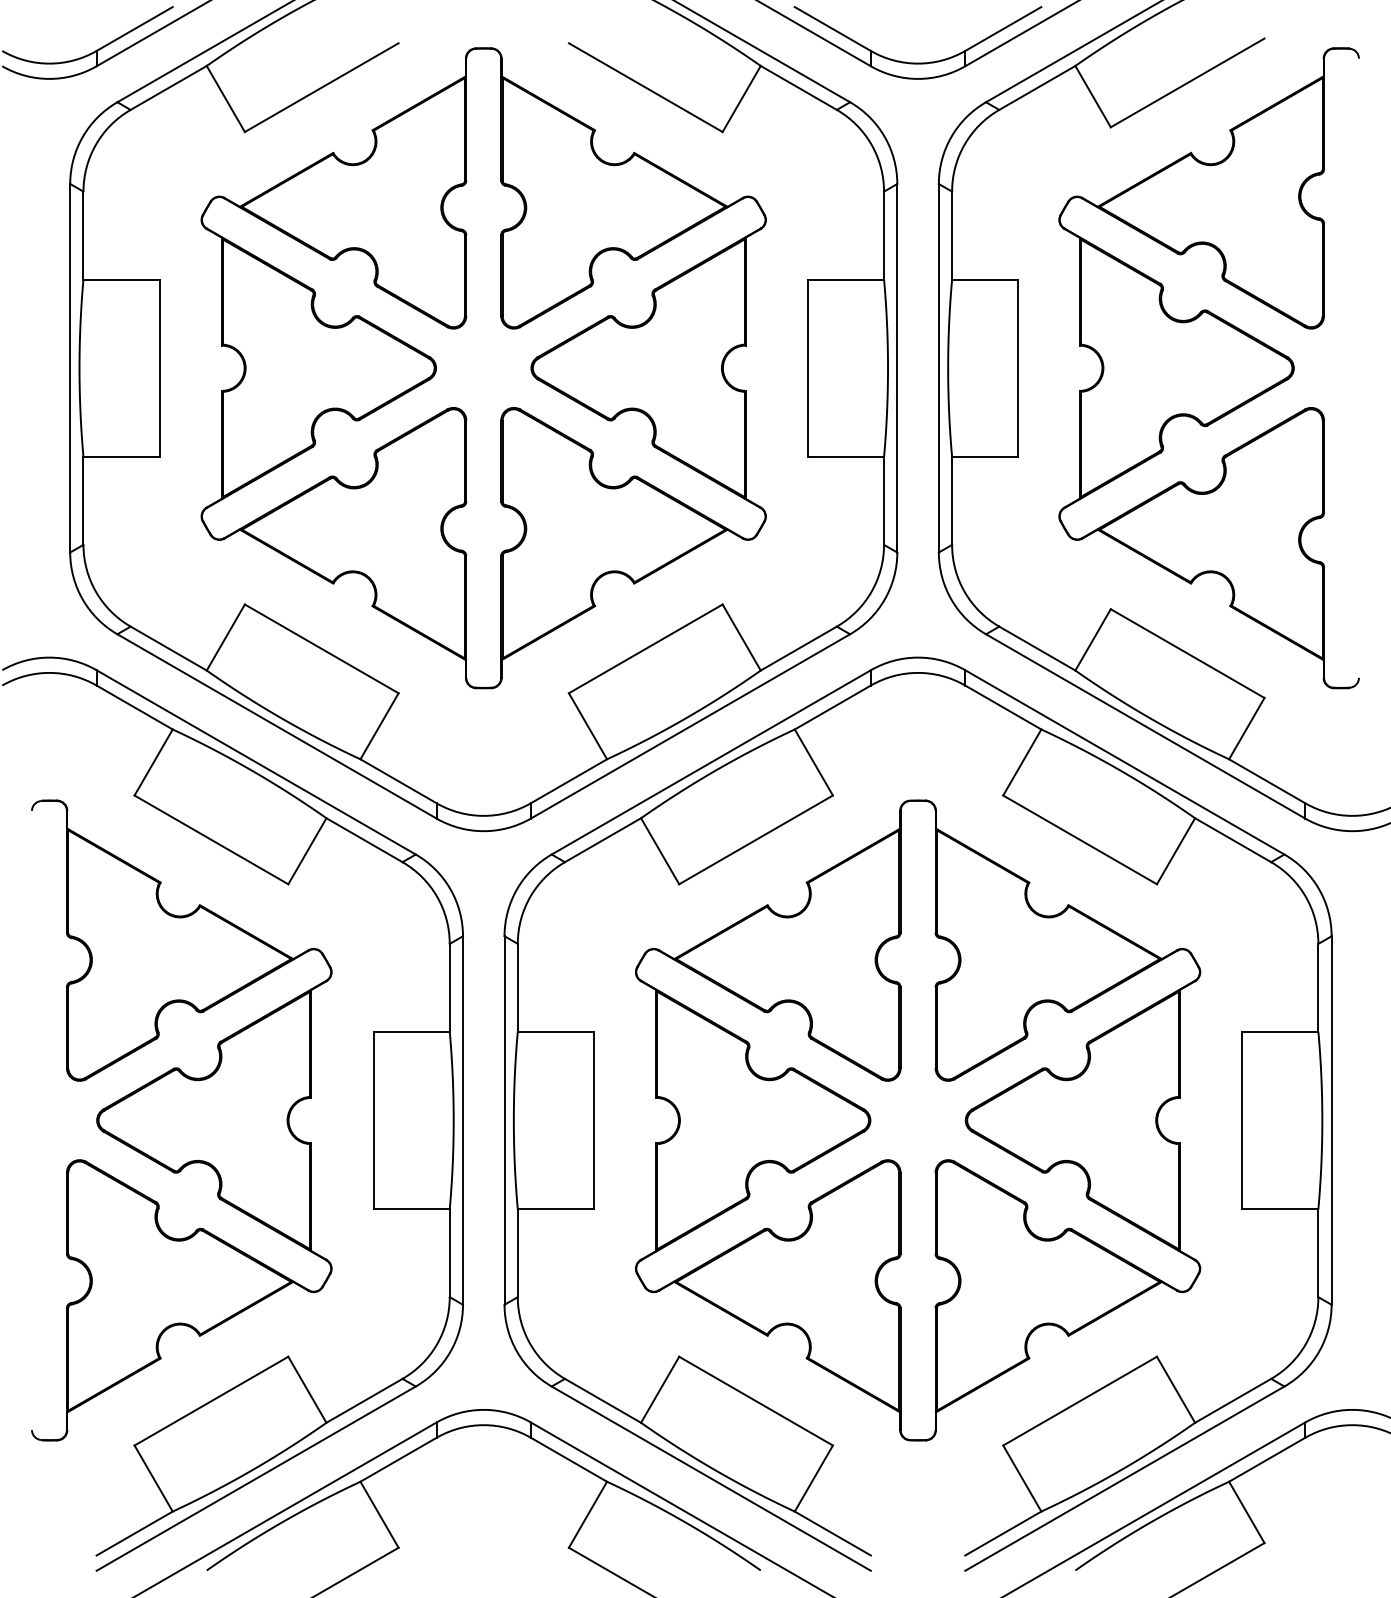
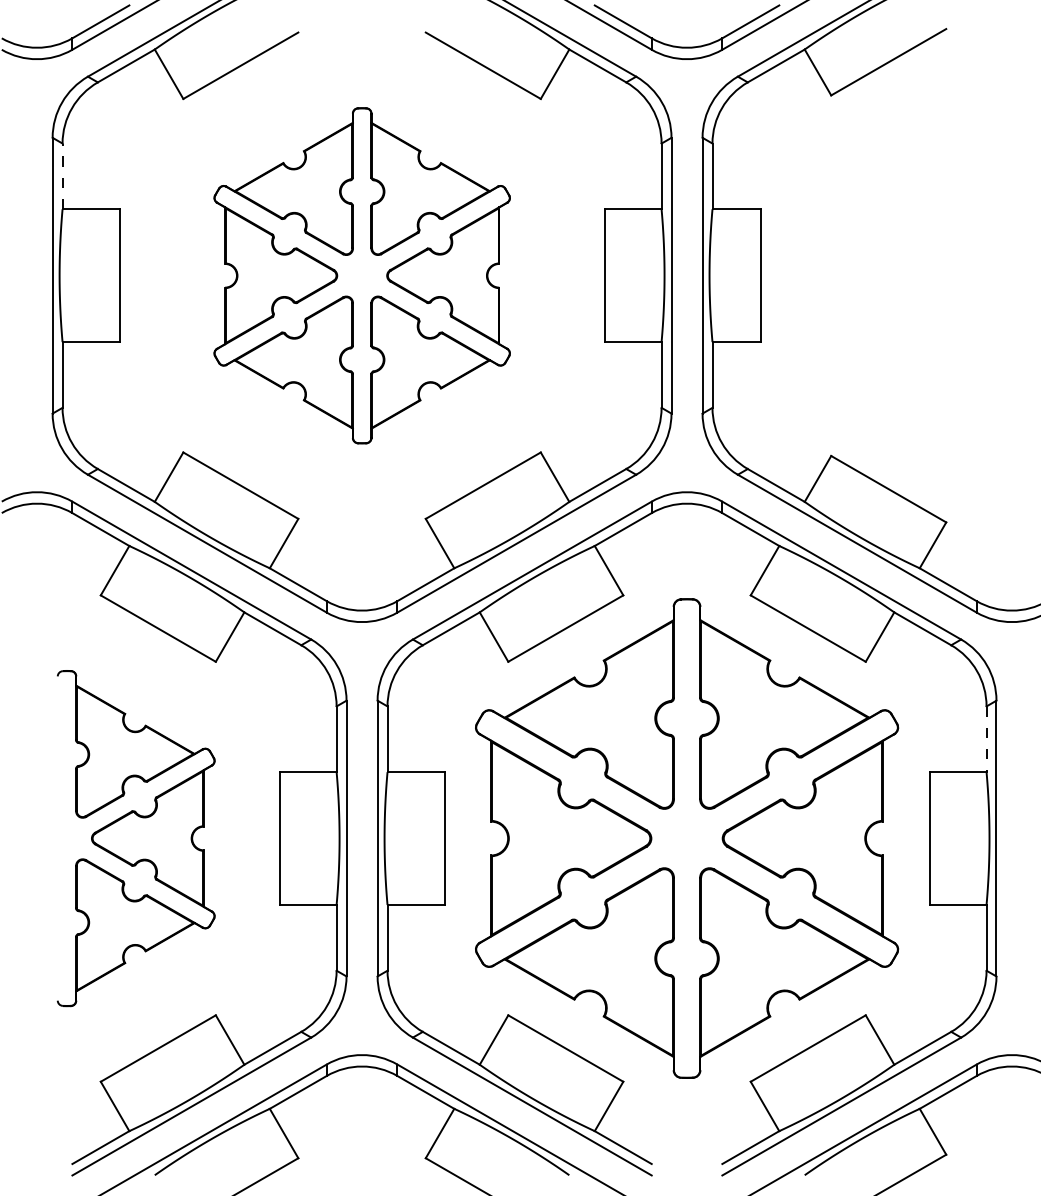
line: (83, 235) -> (62, 176), solid -> dashed
part: (484, 367) -> (362, 275), size x0.7
part: (1208, 367) -> (904, 275), removed
line: (1318, 988) -> (986, 739), solid -> dashed
part: (182, 1120) -> (136, 838), size x0.7

